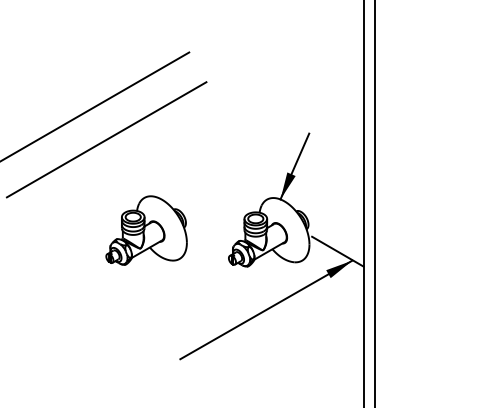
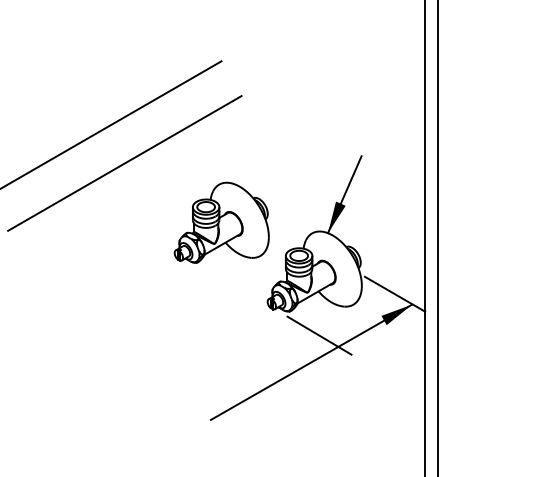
part: (146, 230) -> (221, 222), moved
line: (272, 286) -> (318, 334), added

